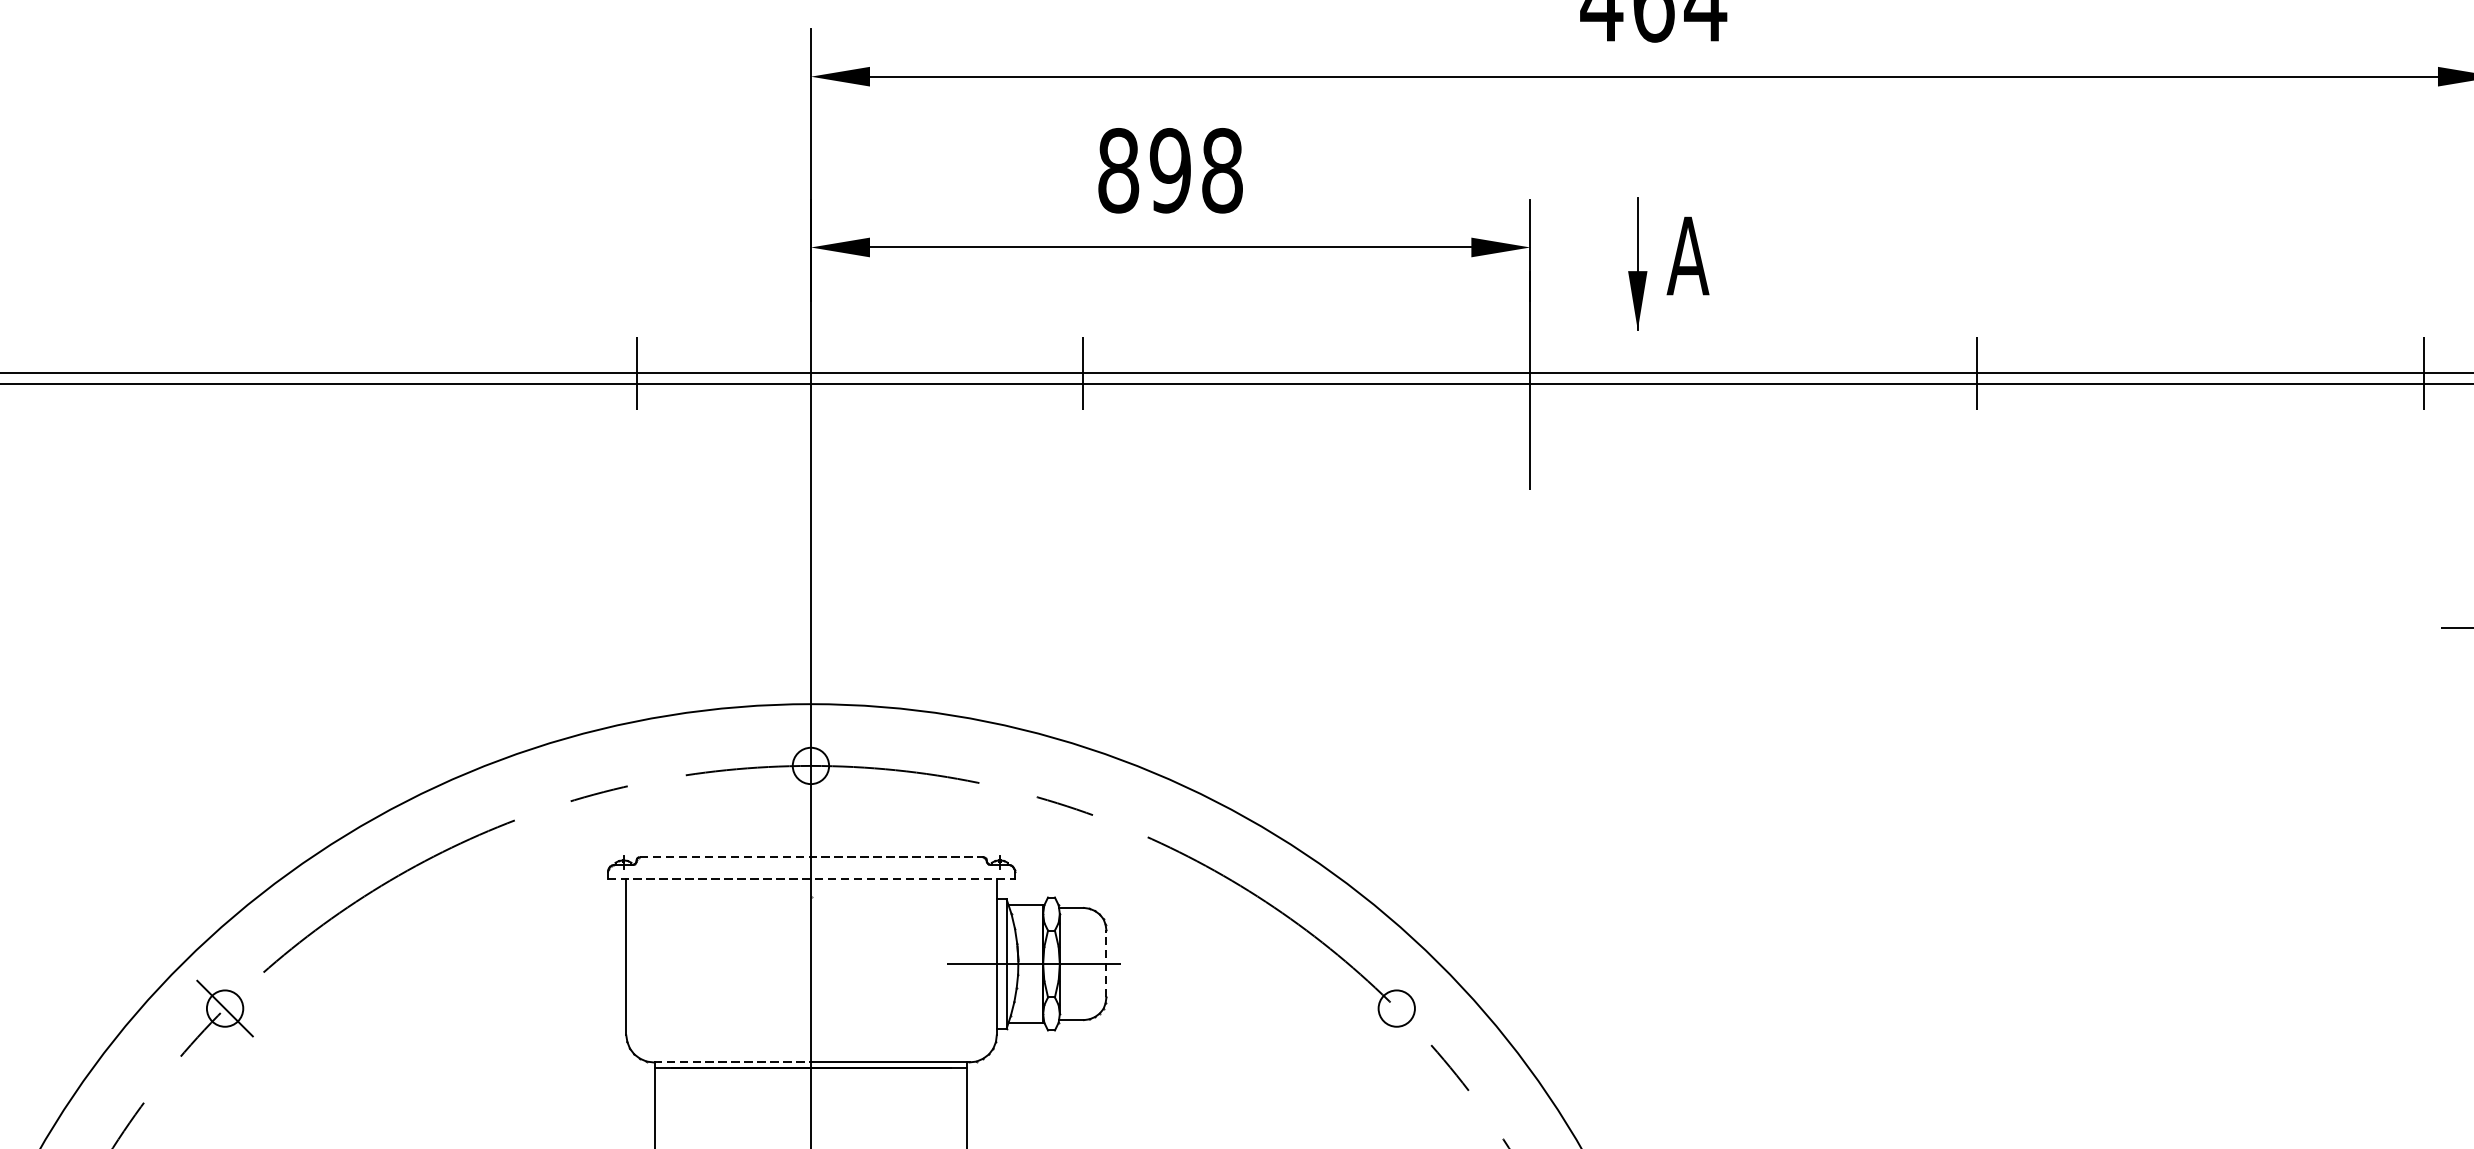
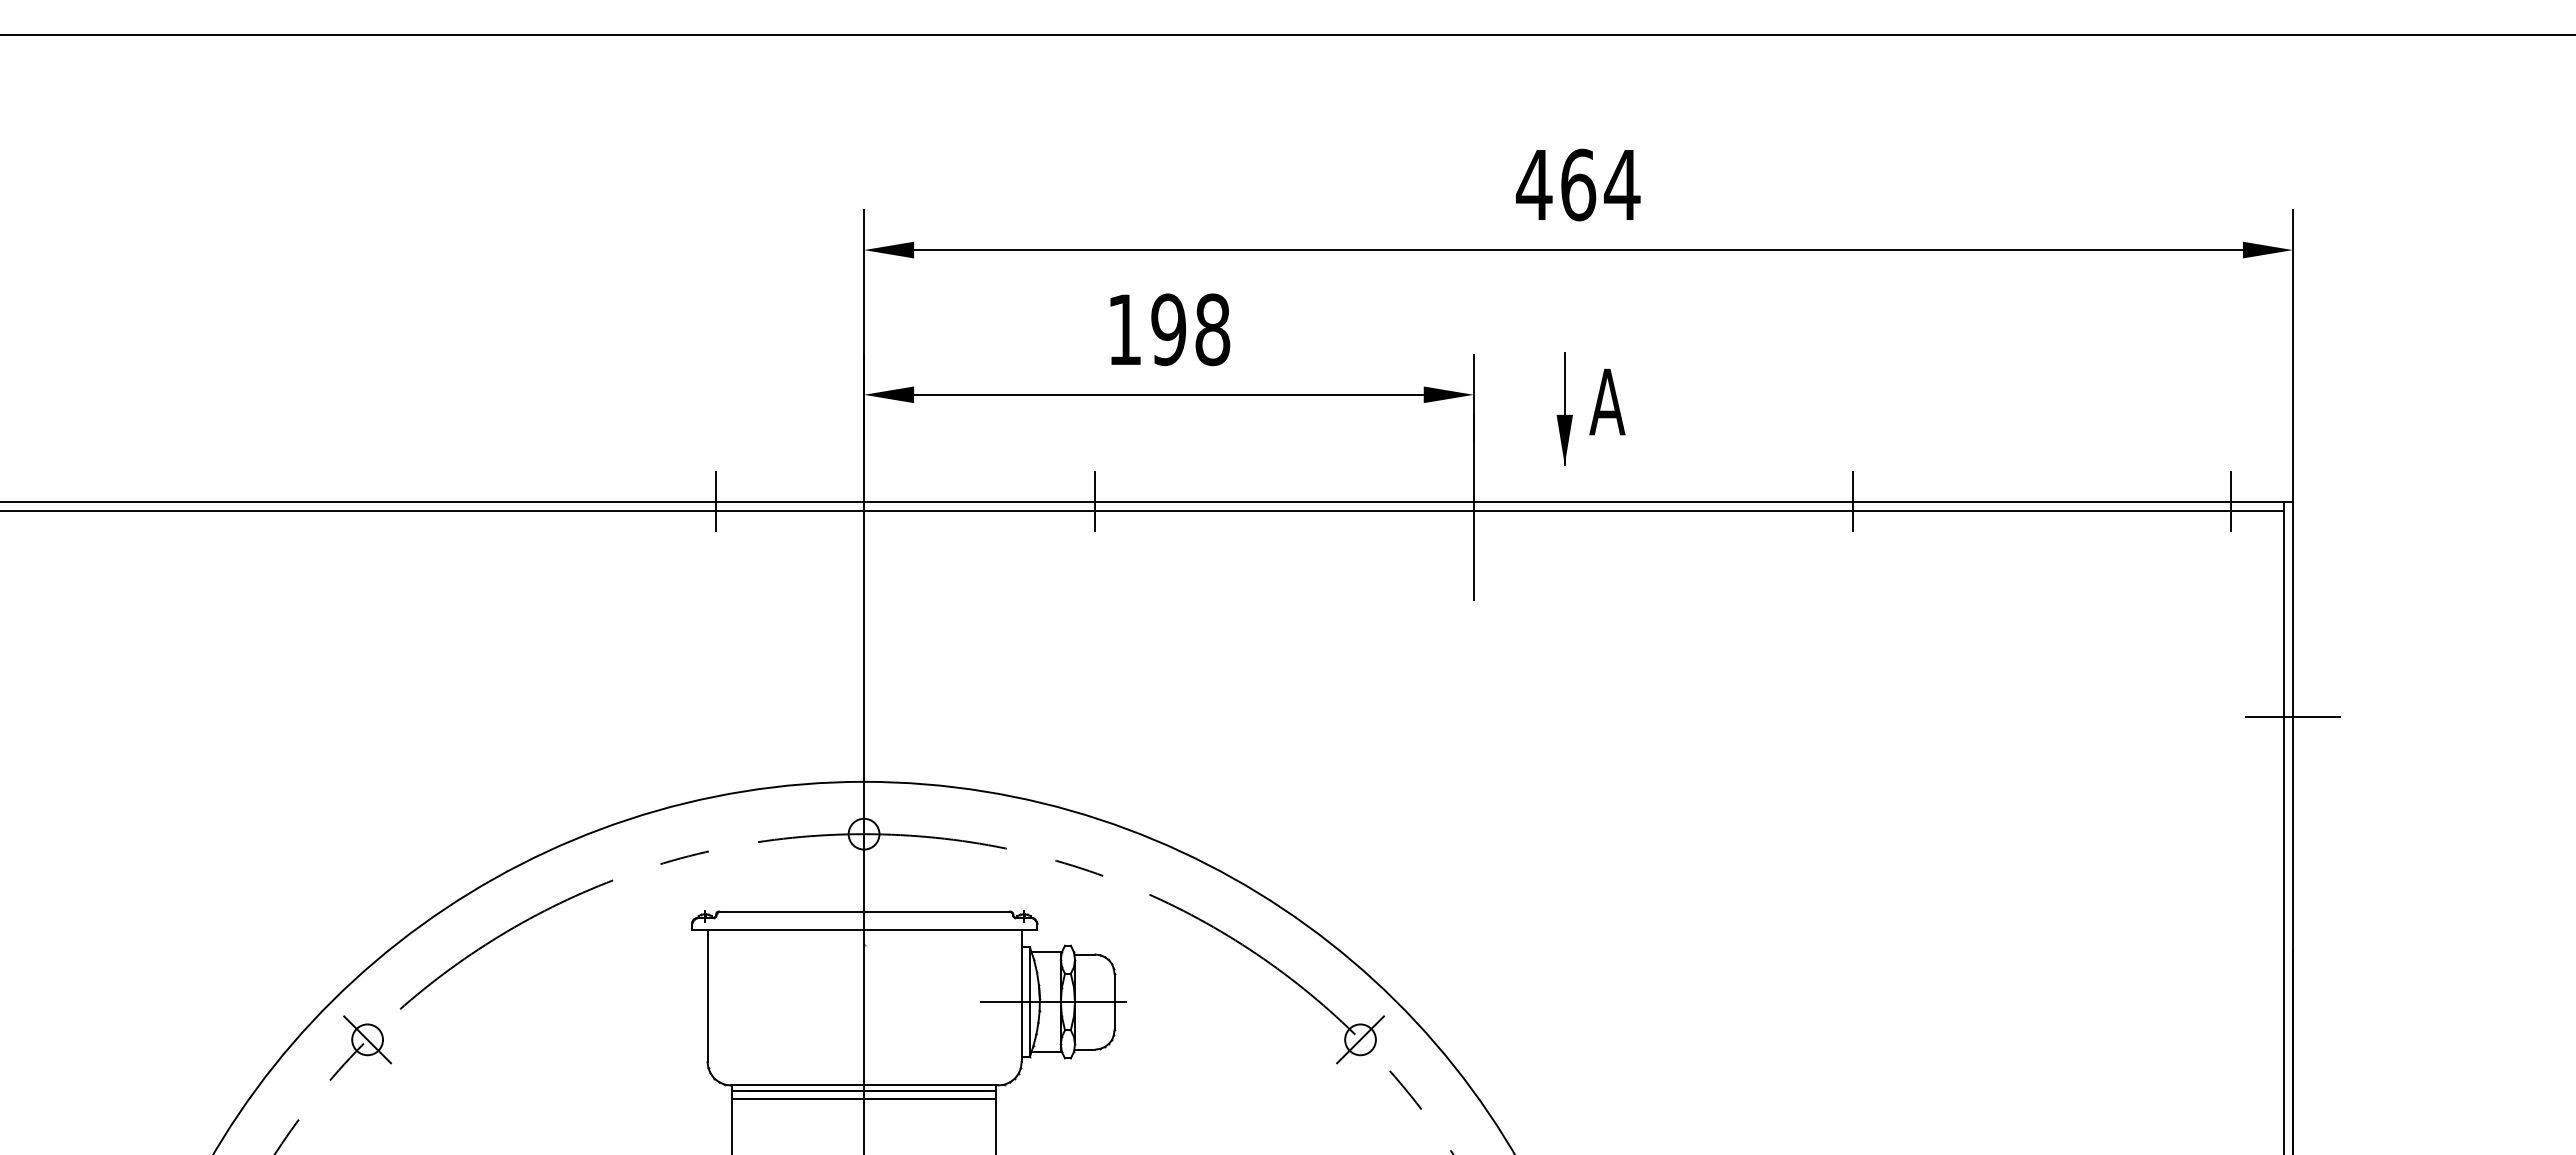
text: (1118, 170) -> (1124, 329), 898 -> 198
line: (811, 857) -> (864, 911), dashed -> solid
line: (811, 879) -> (864, 930), dashed -> solid
line: (1106, 963) -> (1114, 1001), dashed -> solid
line: (1396, 1008) -> (1360, 1039), added
line: (732, 1062) -> (797, 1085), dashed -> solid
line: (810, 1077) -> (863, 1098), added

